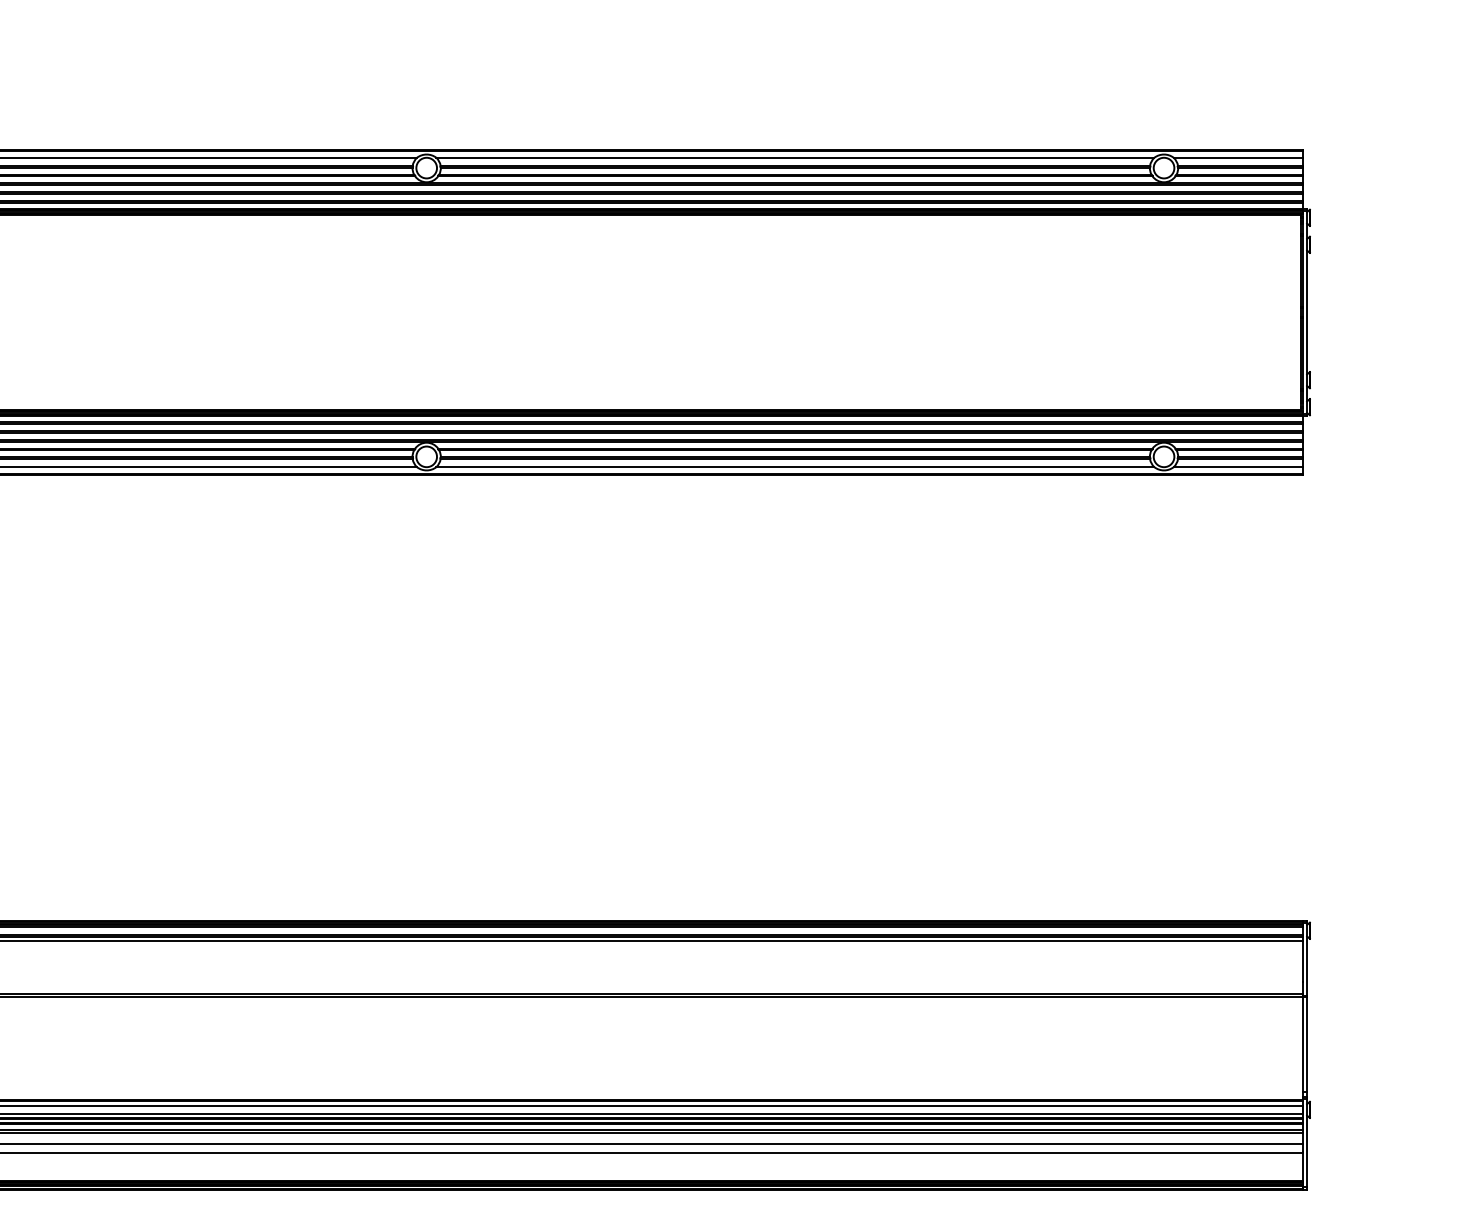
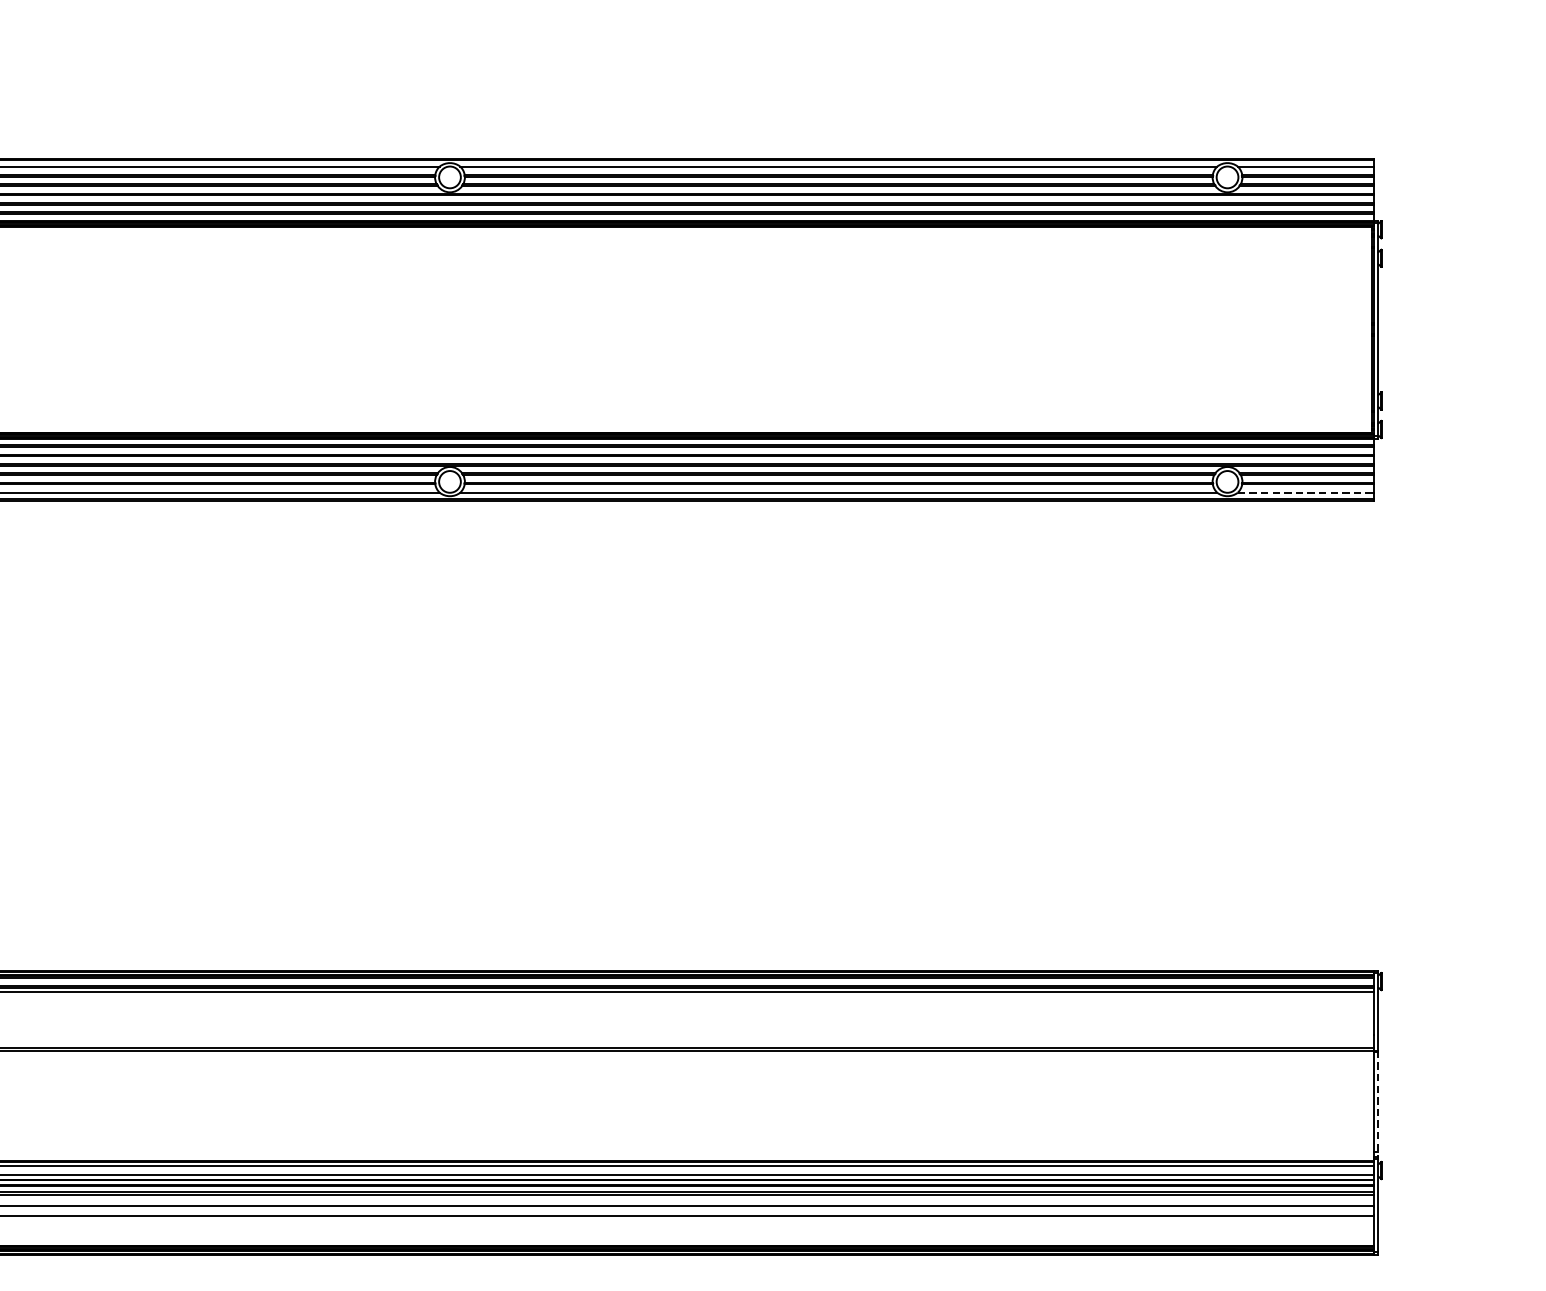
line: (1238, 467) -> (1306, 493), solid -> dashed
line: (1307, 1048) -> (1378, 1105), solid -> dashed

